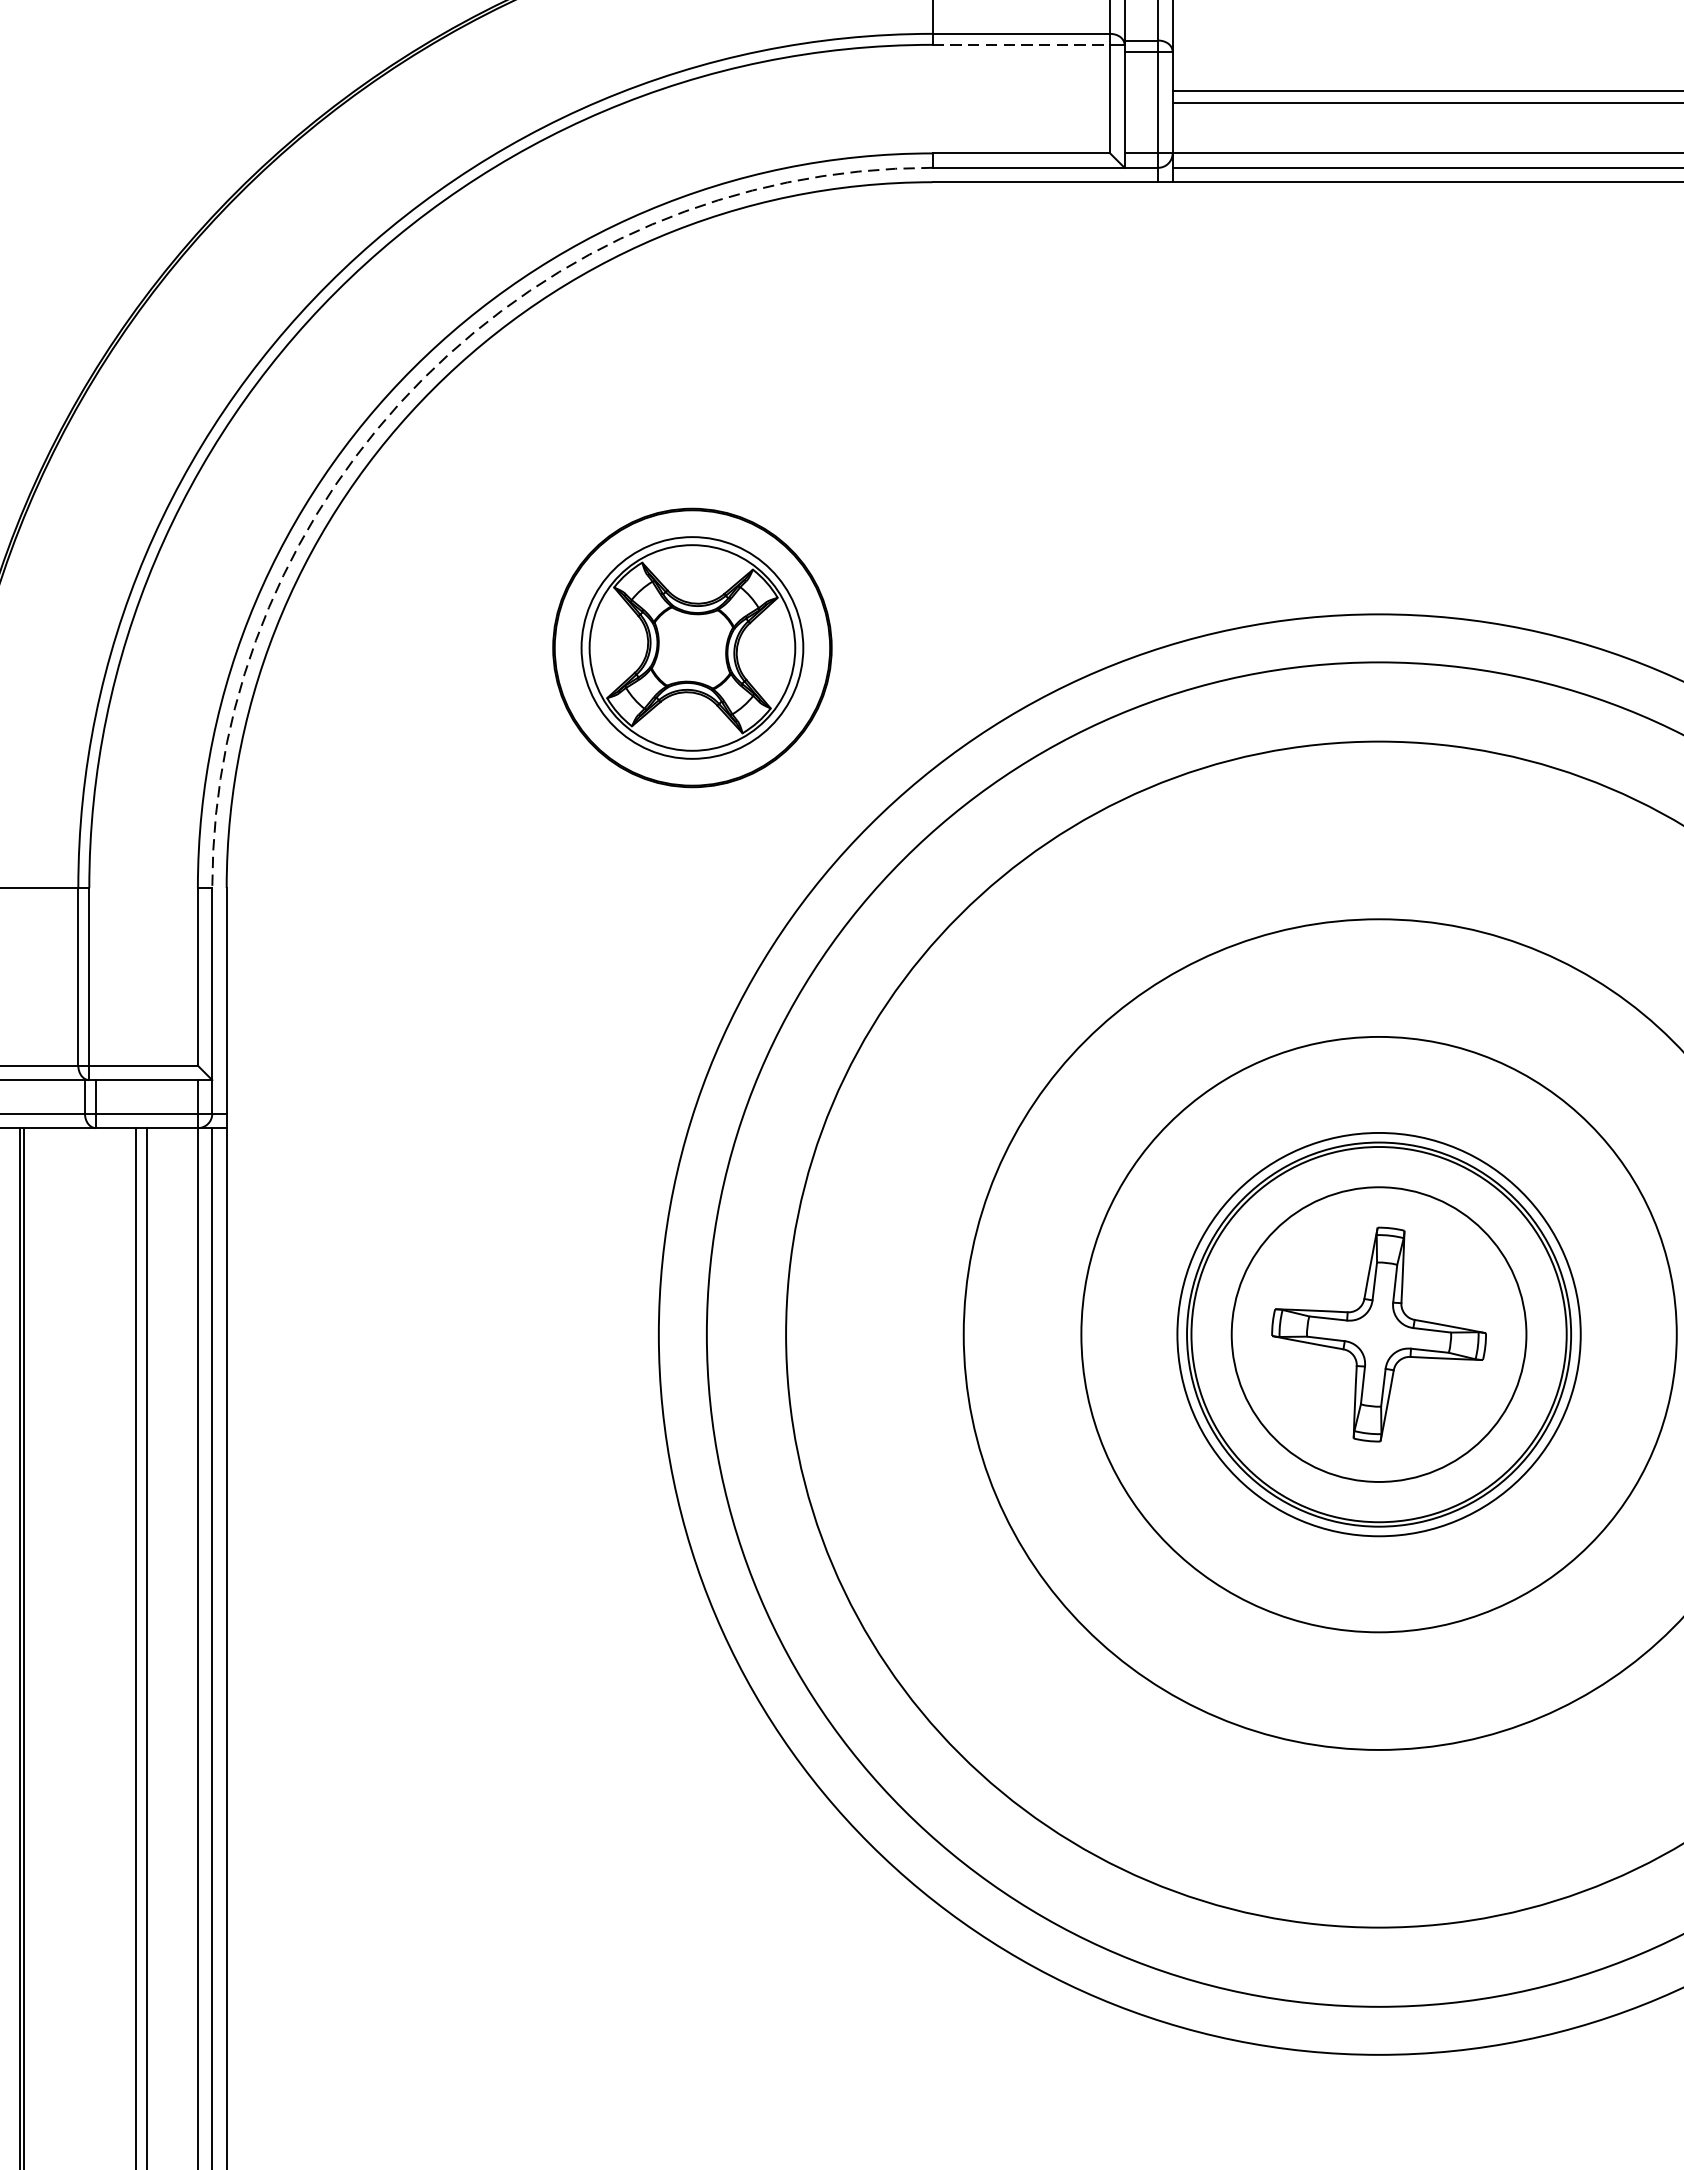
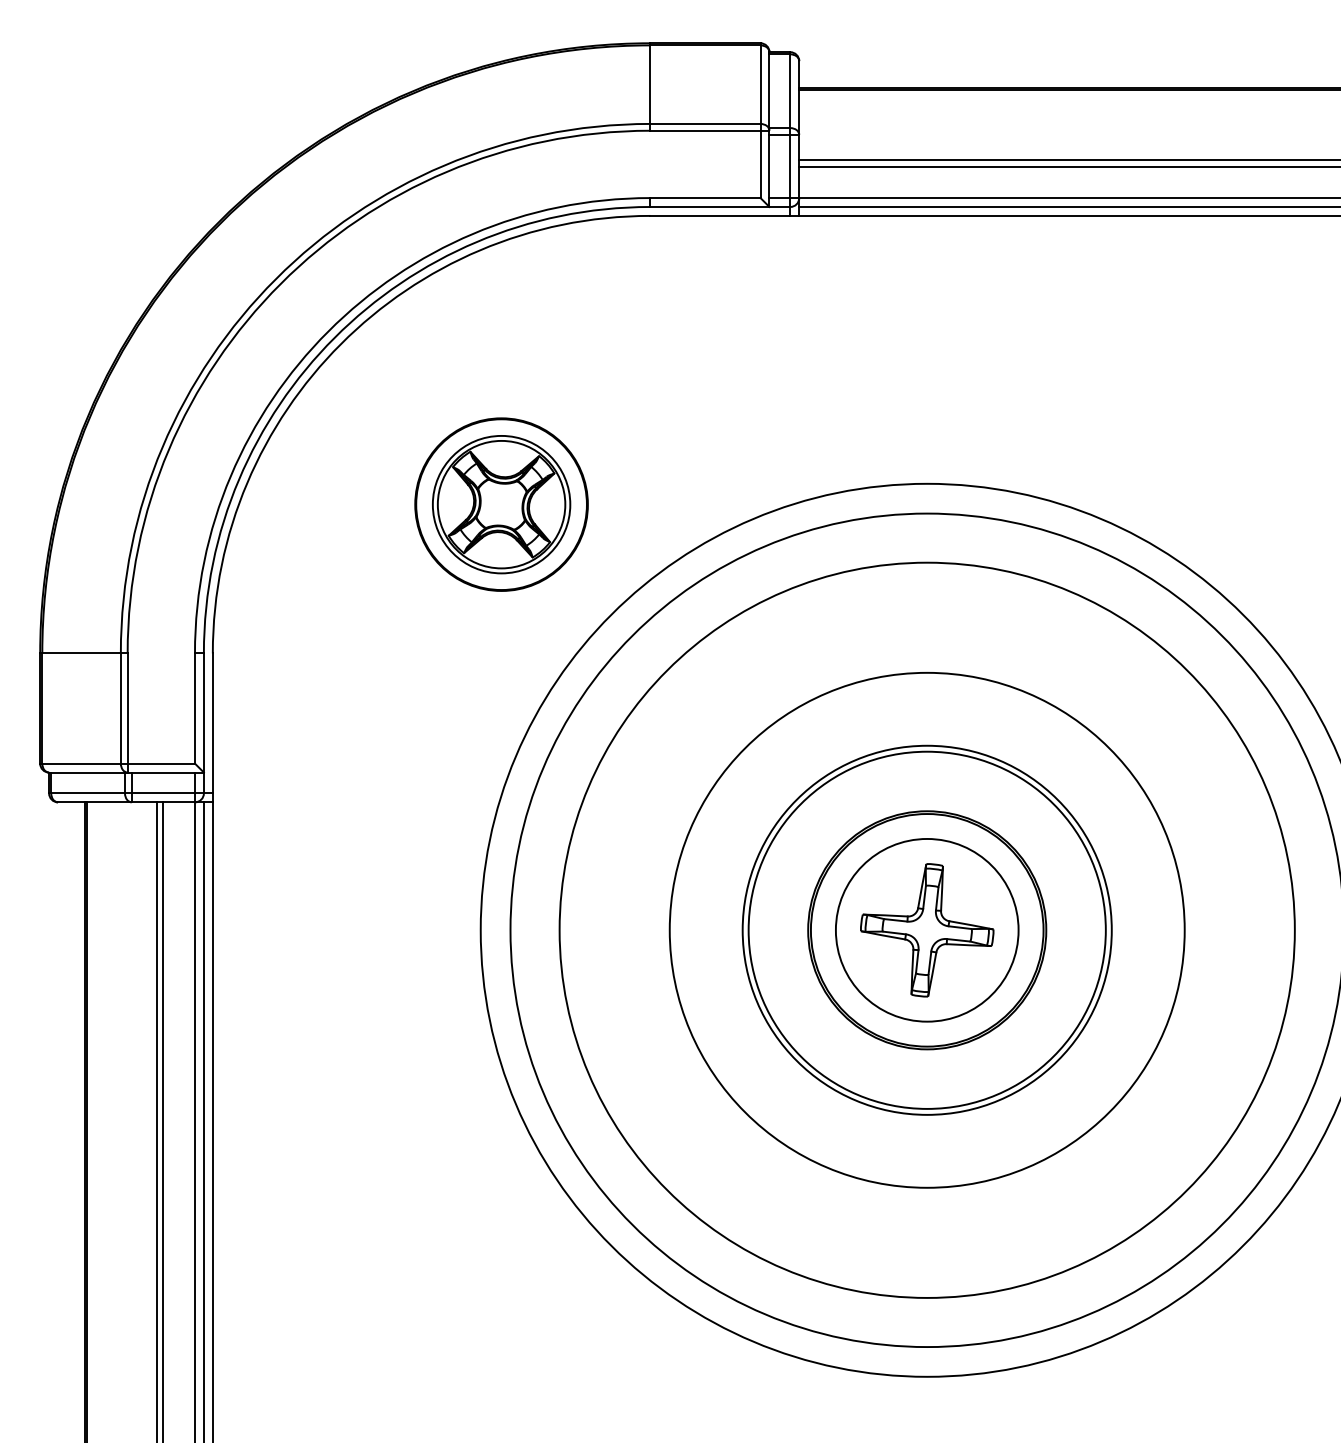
line: (1021, 44) -> (705, 130), dashed -> solid
arc: (422, 378) -> (334, 337), dashed -> solid
circle: (1377, 1333) -> (926, 929), size x1.43

